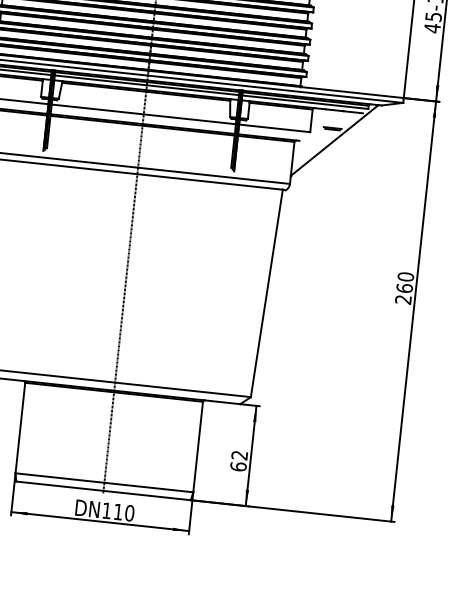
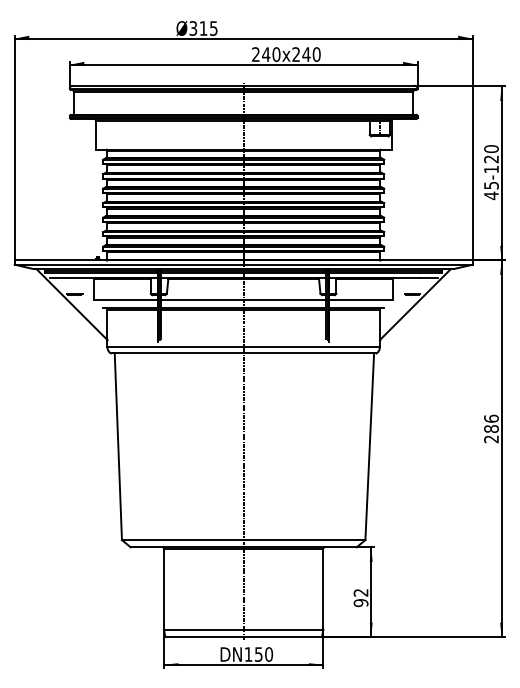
text: (405, 282) -> (491, 423), 260 -> 286
text: (237, 467) -> (360, 603), 62 -> 92
text: (118, 512) -> (258, 654), 110 -> 150

